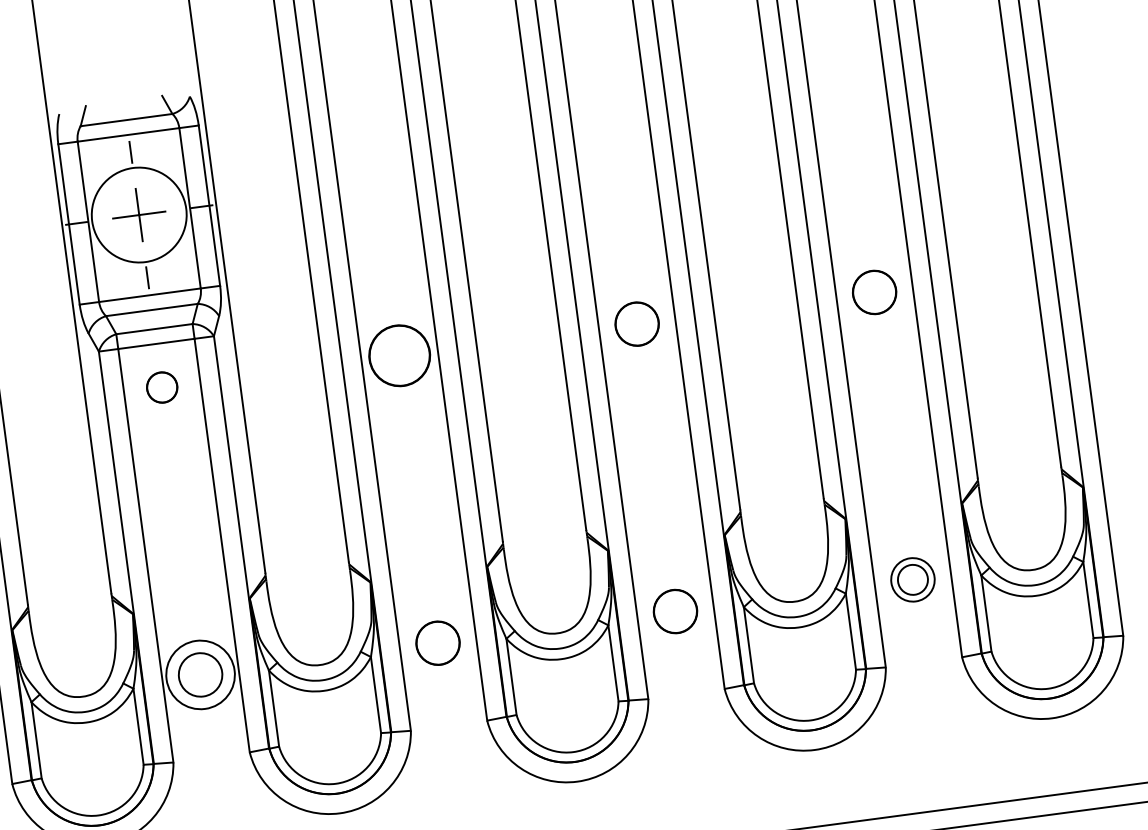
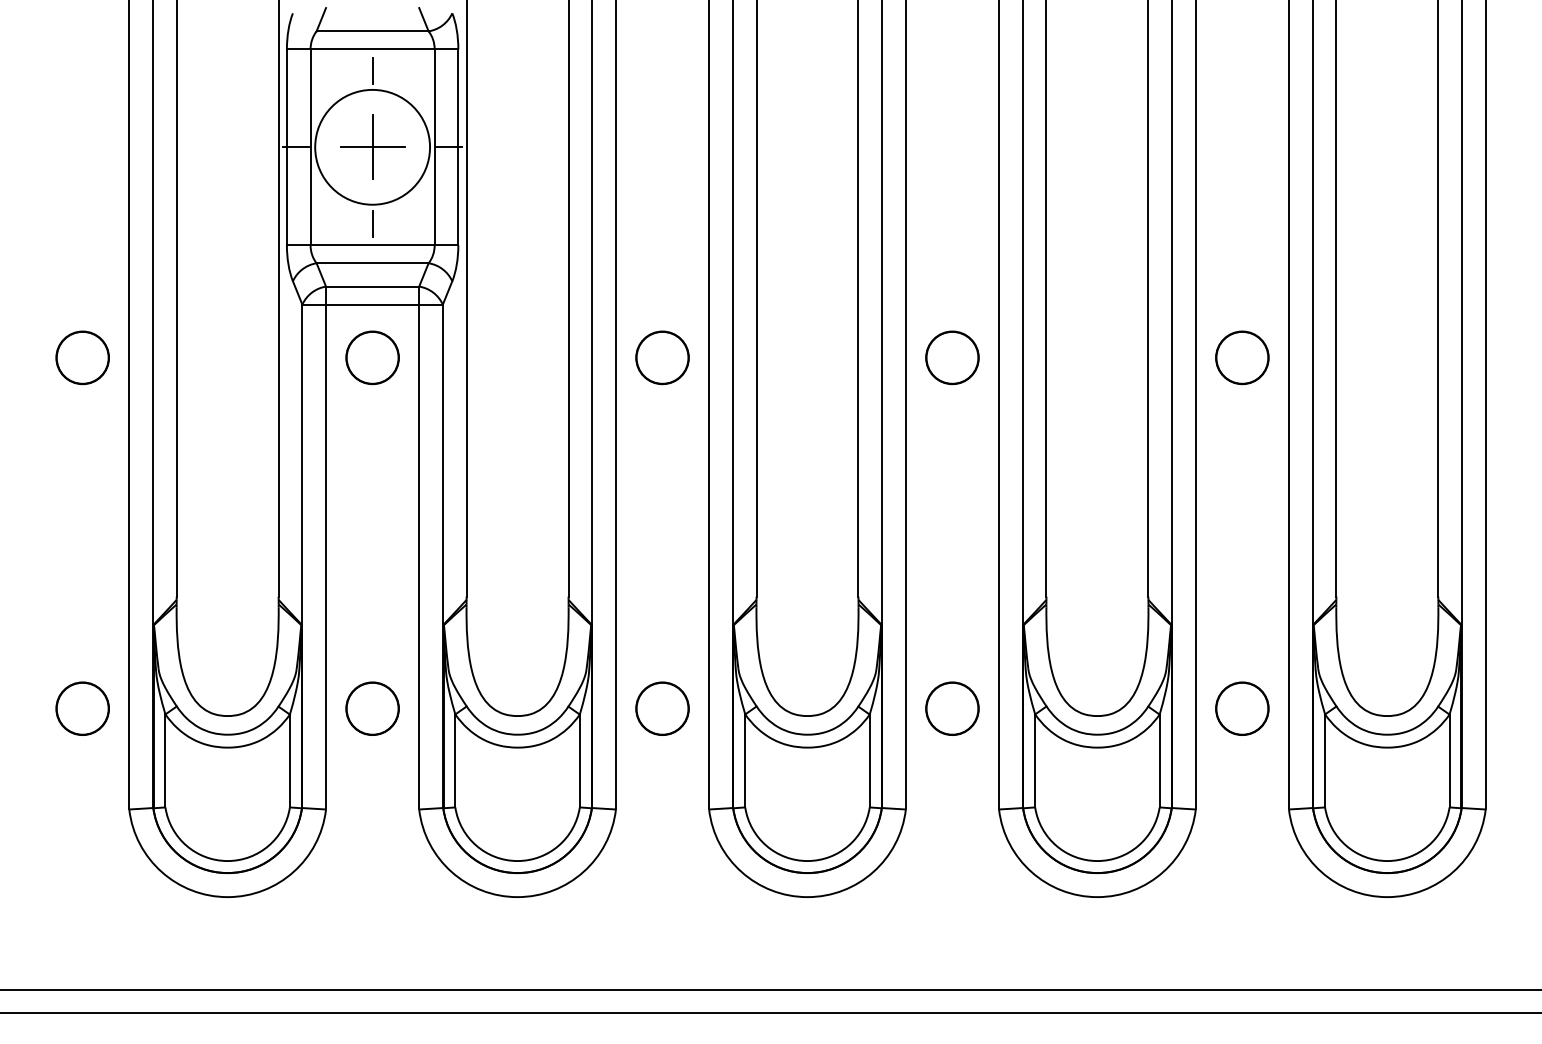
part: (399, 355) -> (662, 357), size x0.71
part: (162, 387) -> (372, 357), size x1.43
circle: (913, 579) -> (1242, 708), size x1.43
circle: (200, 674) -> (372, 708), size x0.62

